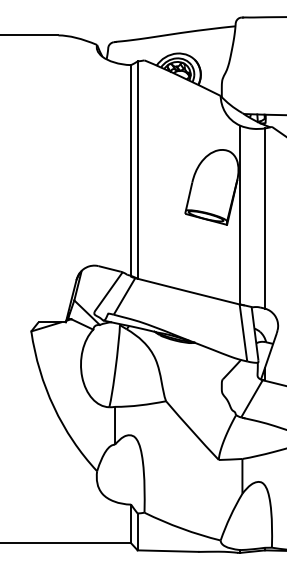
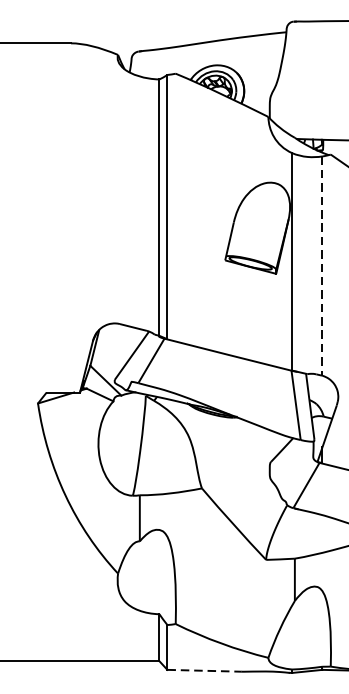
line: (265, 219) -> (322, 267), solid -> dashed
line: (168, 551) -> (204, 671), solid -> dashed

